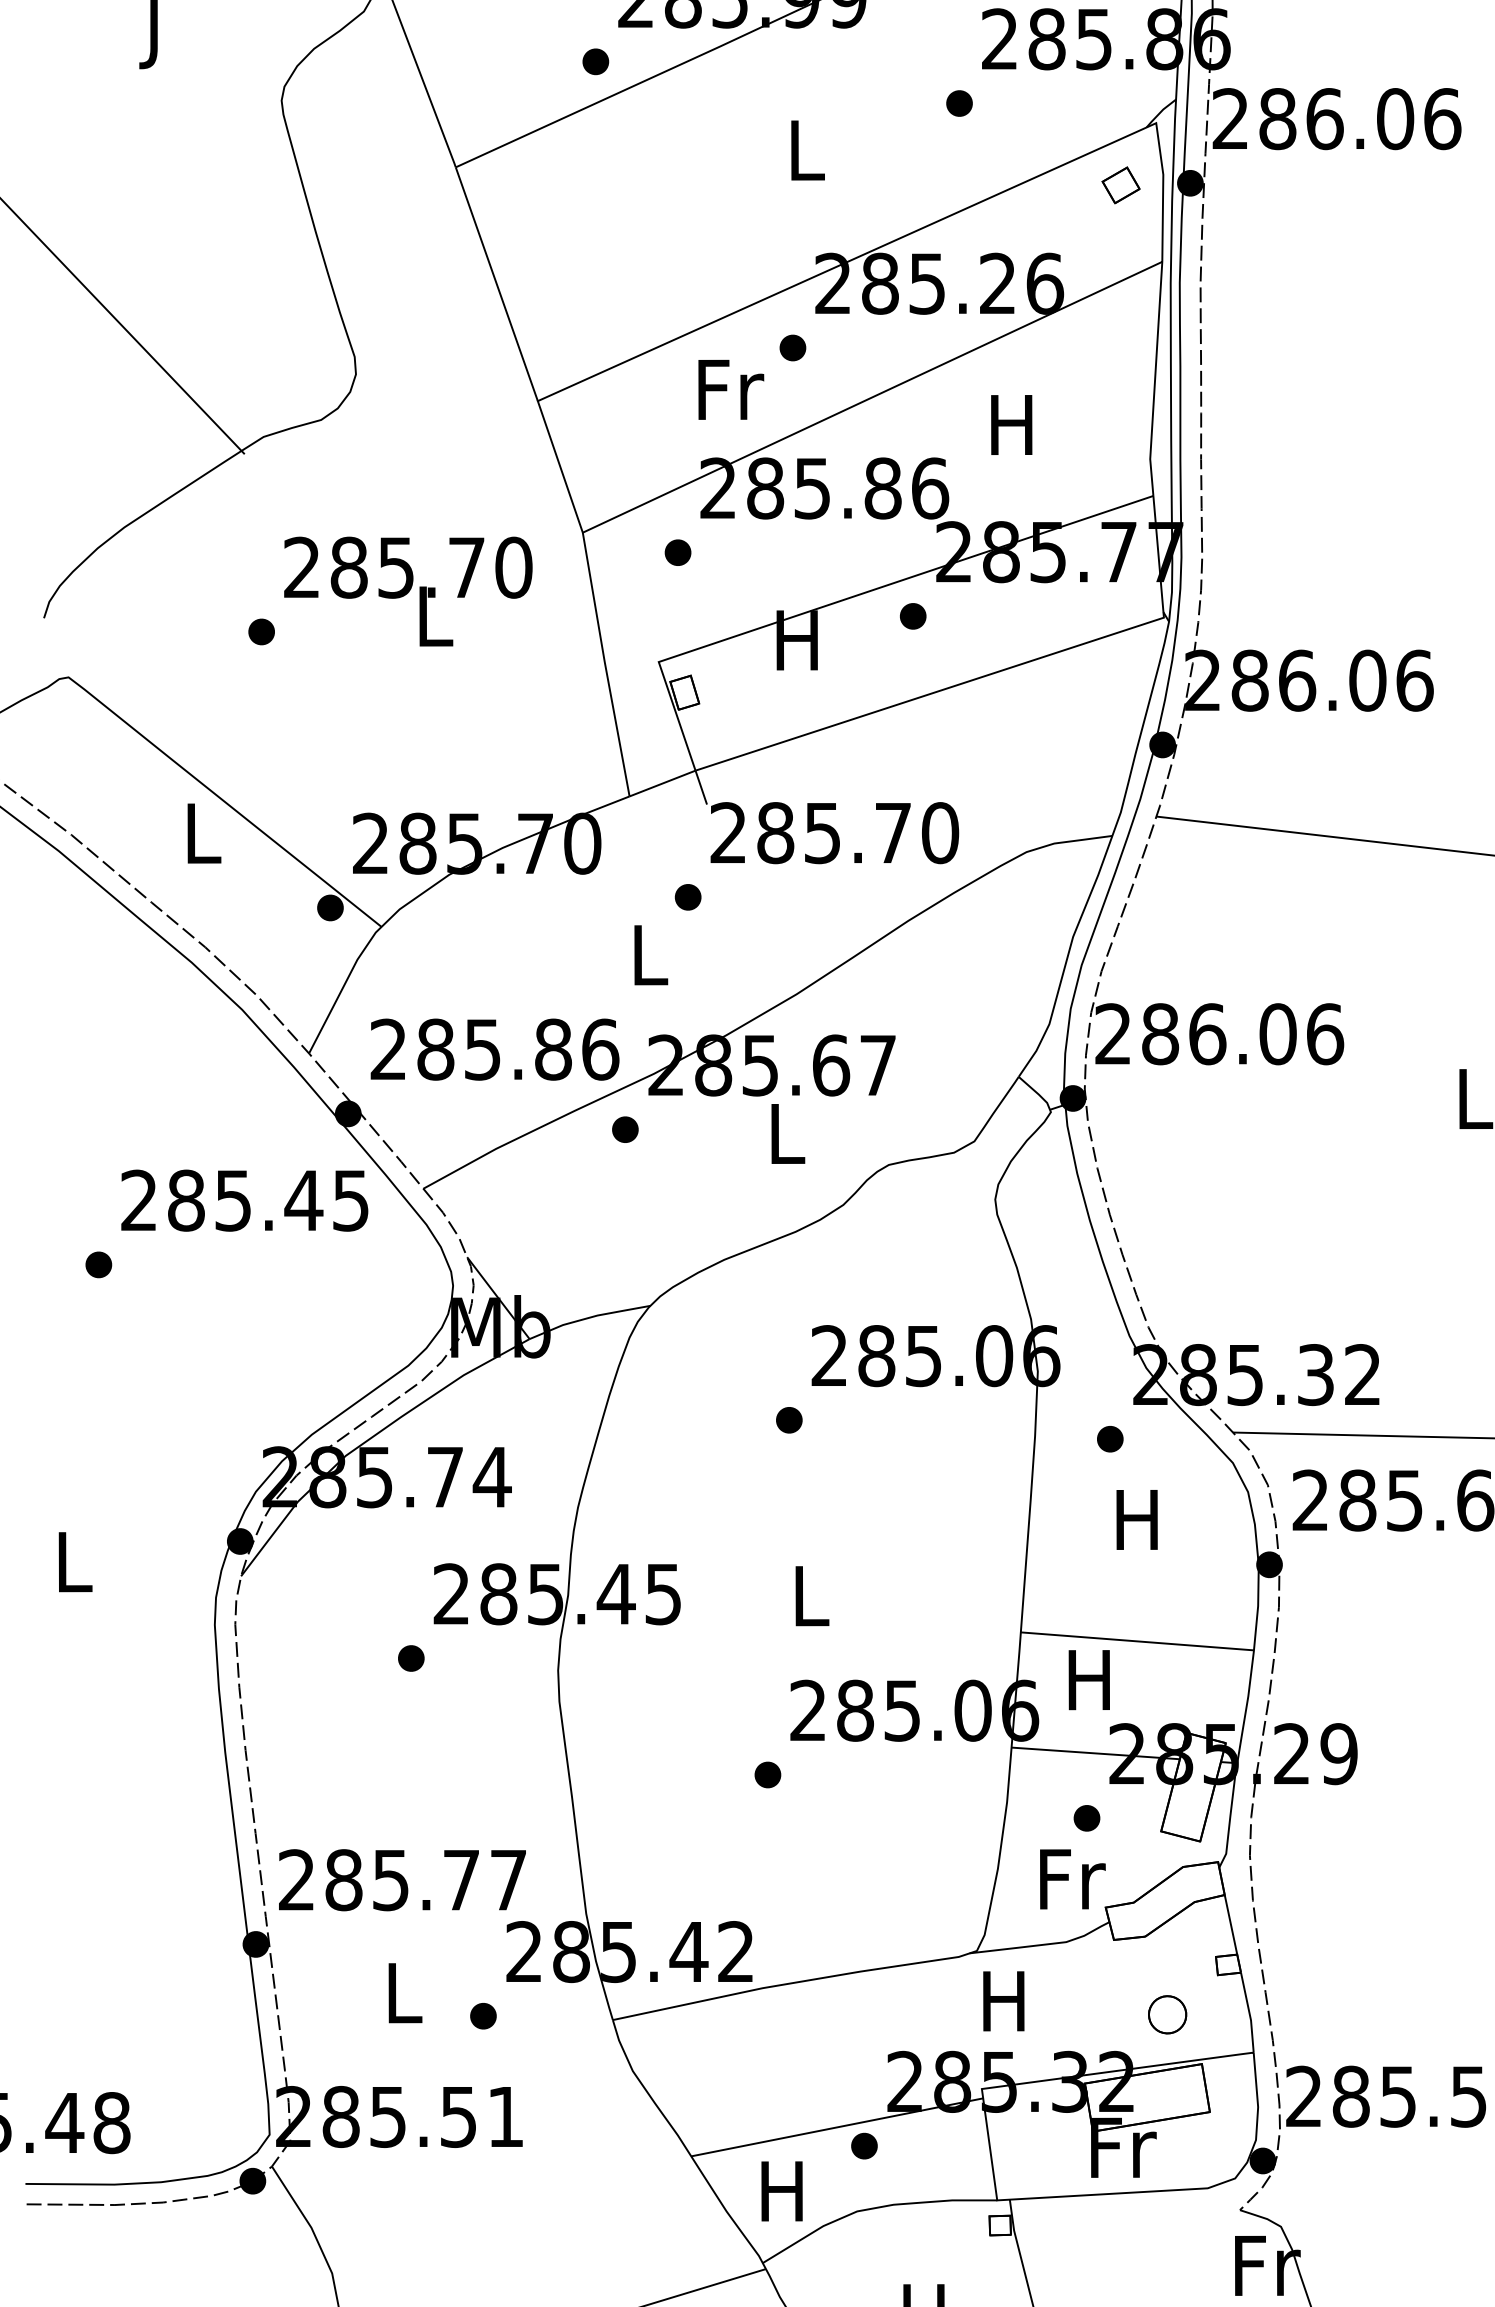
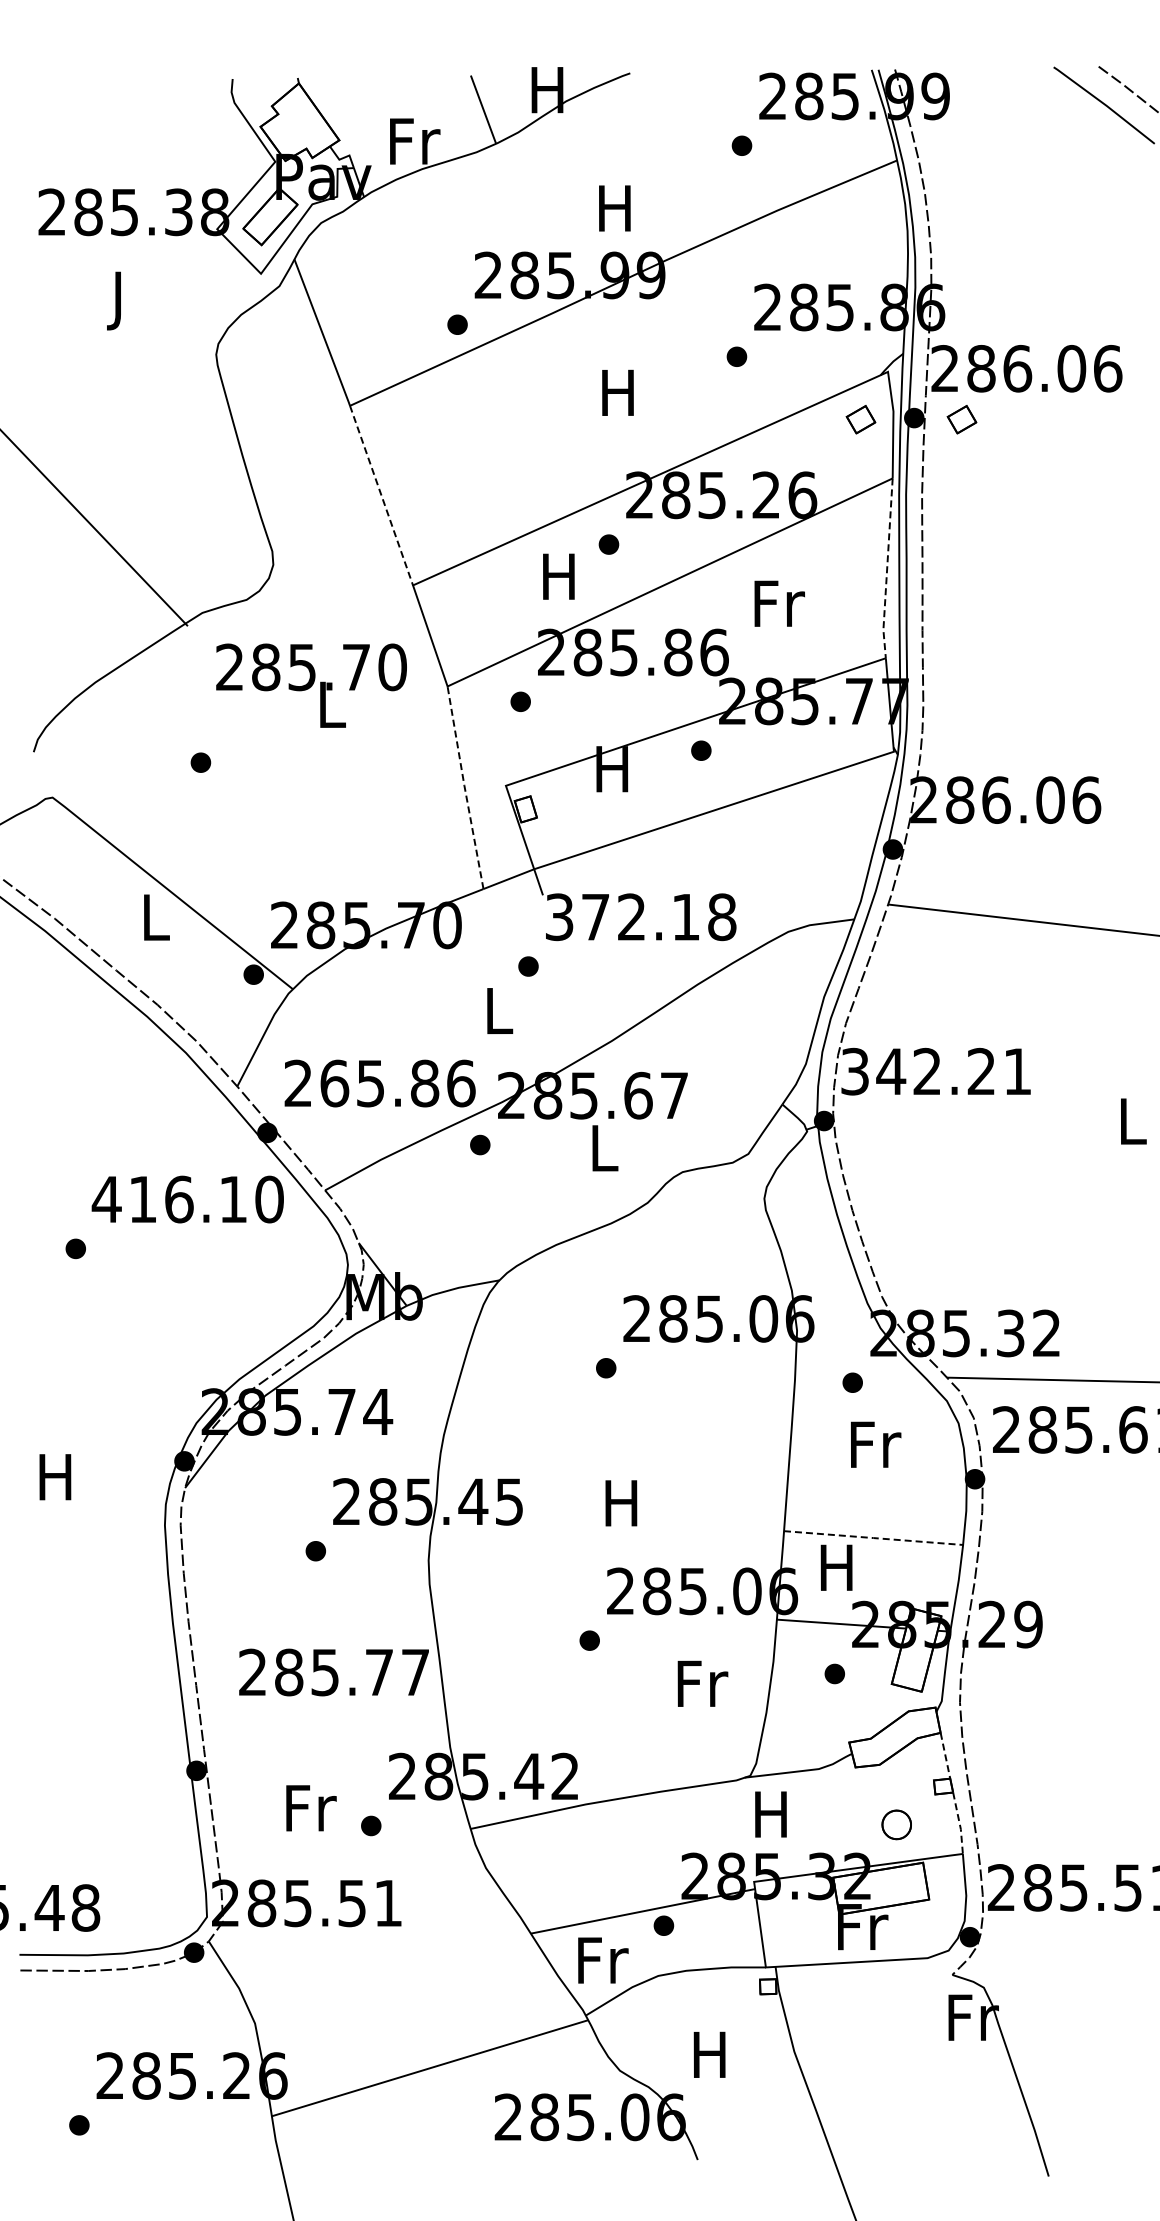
text: (804, 149) -> (617, 392), L -> H
part: (1251, 185) -> (961, 419), added
line: (496, 285) -> (381, 496), solid -> dashed
line: (1155, 380) -> (887, 569), solid -> dashed
text: (731, 389) -> (561, 576), Fr -> H
text: (1014, 424) -> (779, 603), H -> Fr
text: (408, 591) -> (311, 685), moved
line: (604, 662) -> (464, 786), solid -> dashed
text: (833, 833) -> (640, 917), 285.70 -> 372.18
text: (1219, 1033) -> (936, 1071), 286.06 -> 342.21
text: (435, 1049) -> (334, 1083), 285.86 -> 265.86
text: (244, 1200) -> (187, 1199), 285.45 -> 416.10
text: (1139, 1519) -> (875, 1444), H -> Fr
text: (72, 1562) -> (55, 1477), L -> H
text: (809, 1596) -> (621, 1503), L -> H
line: (1137, 1641) -> (873, 1538), solid -> dashed
text: (1072, 1878) -> (702, 1683), moved
text: (401, 1880) -> (333, 1672), moved
line: (1231, 1925) -> (945, 1756), solid -> dashed
text: (405, 1993) -> (311, 1808), L -> Fr
line: (1249, 2012) -> (959, 1823), solid -> dashed
text: (785, 2191) -> (603, 1960), H -> Fr

